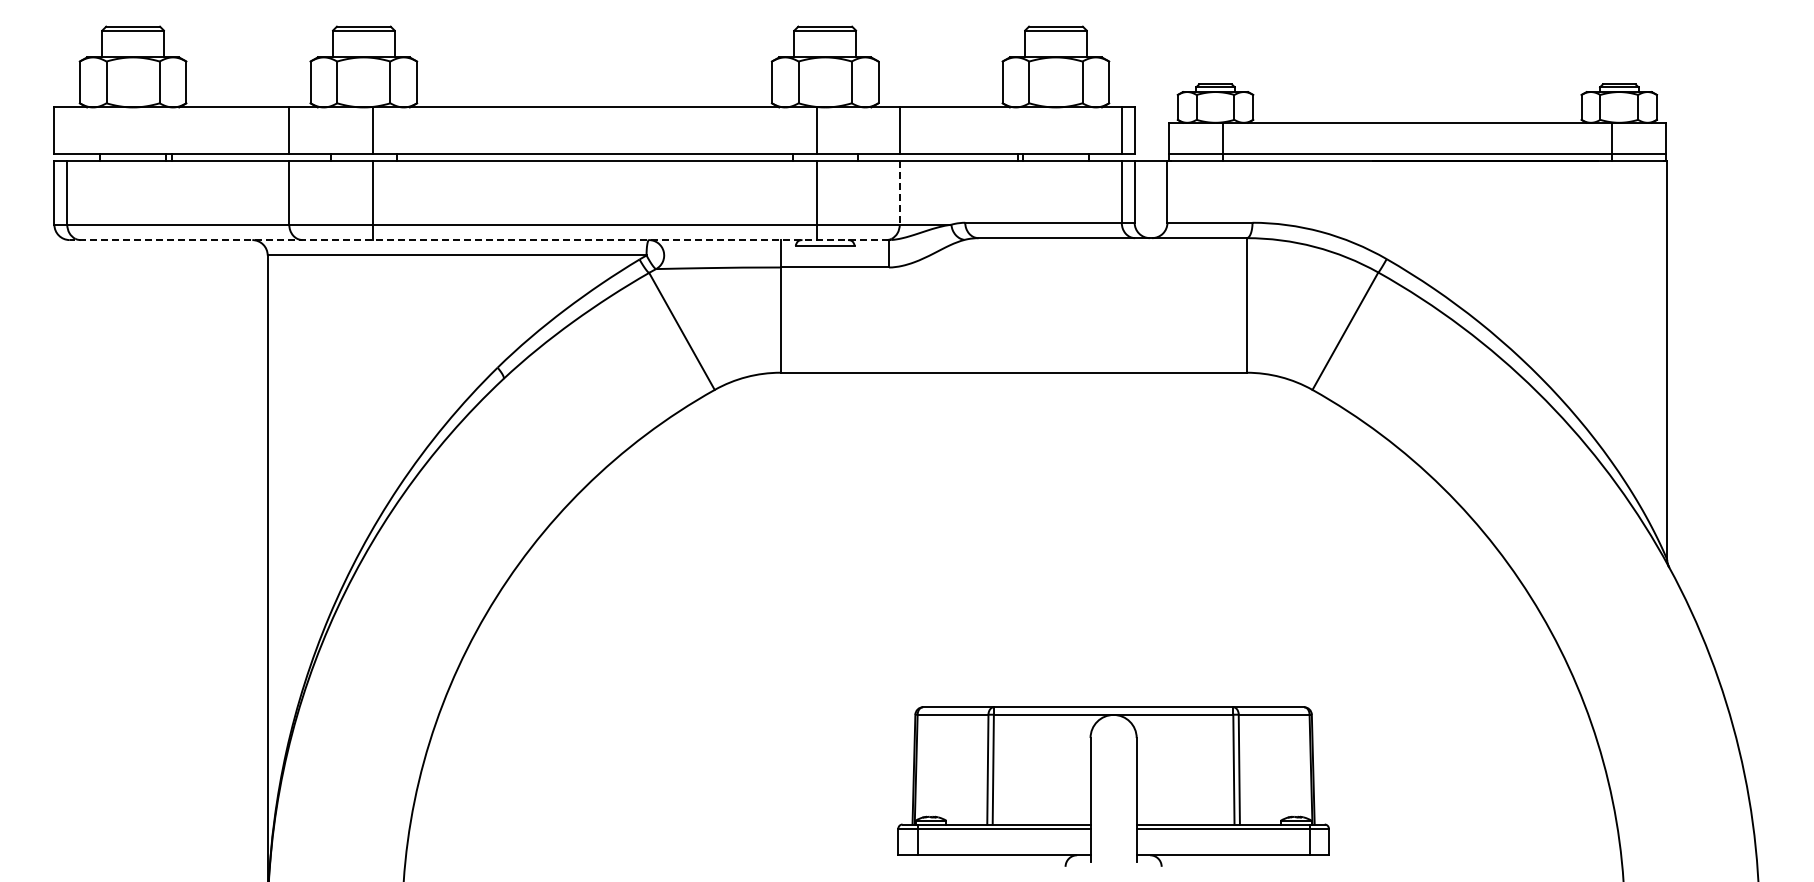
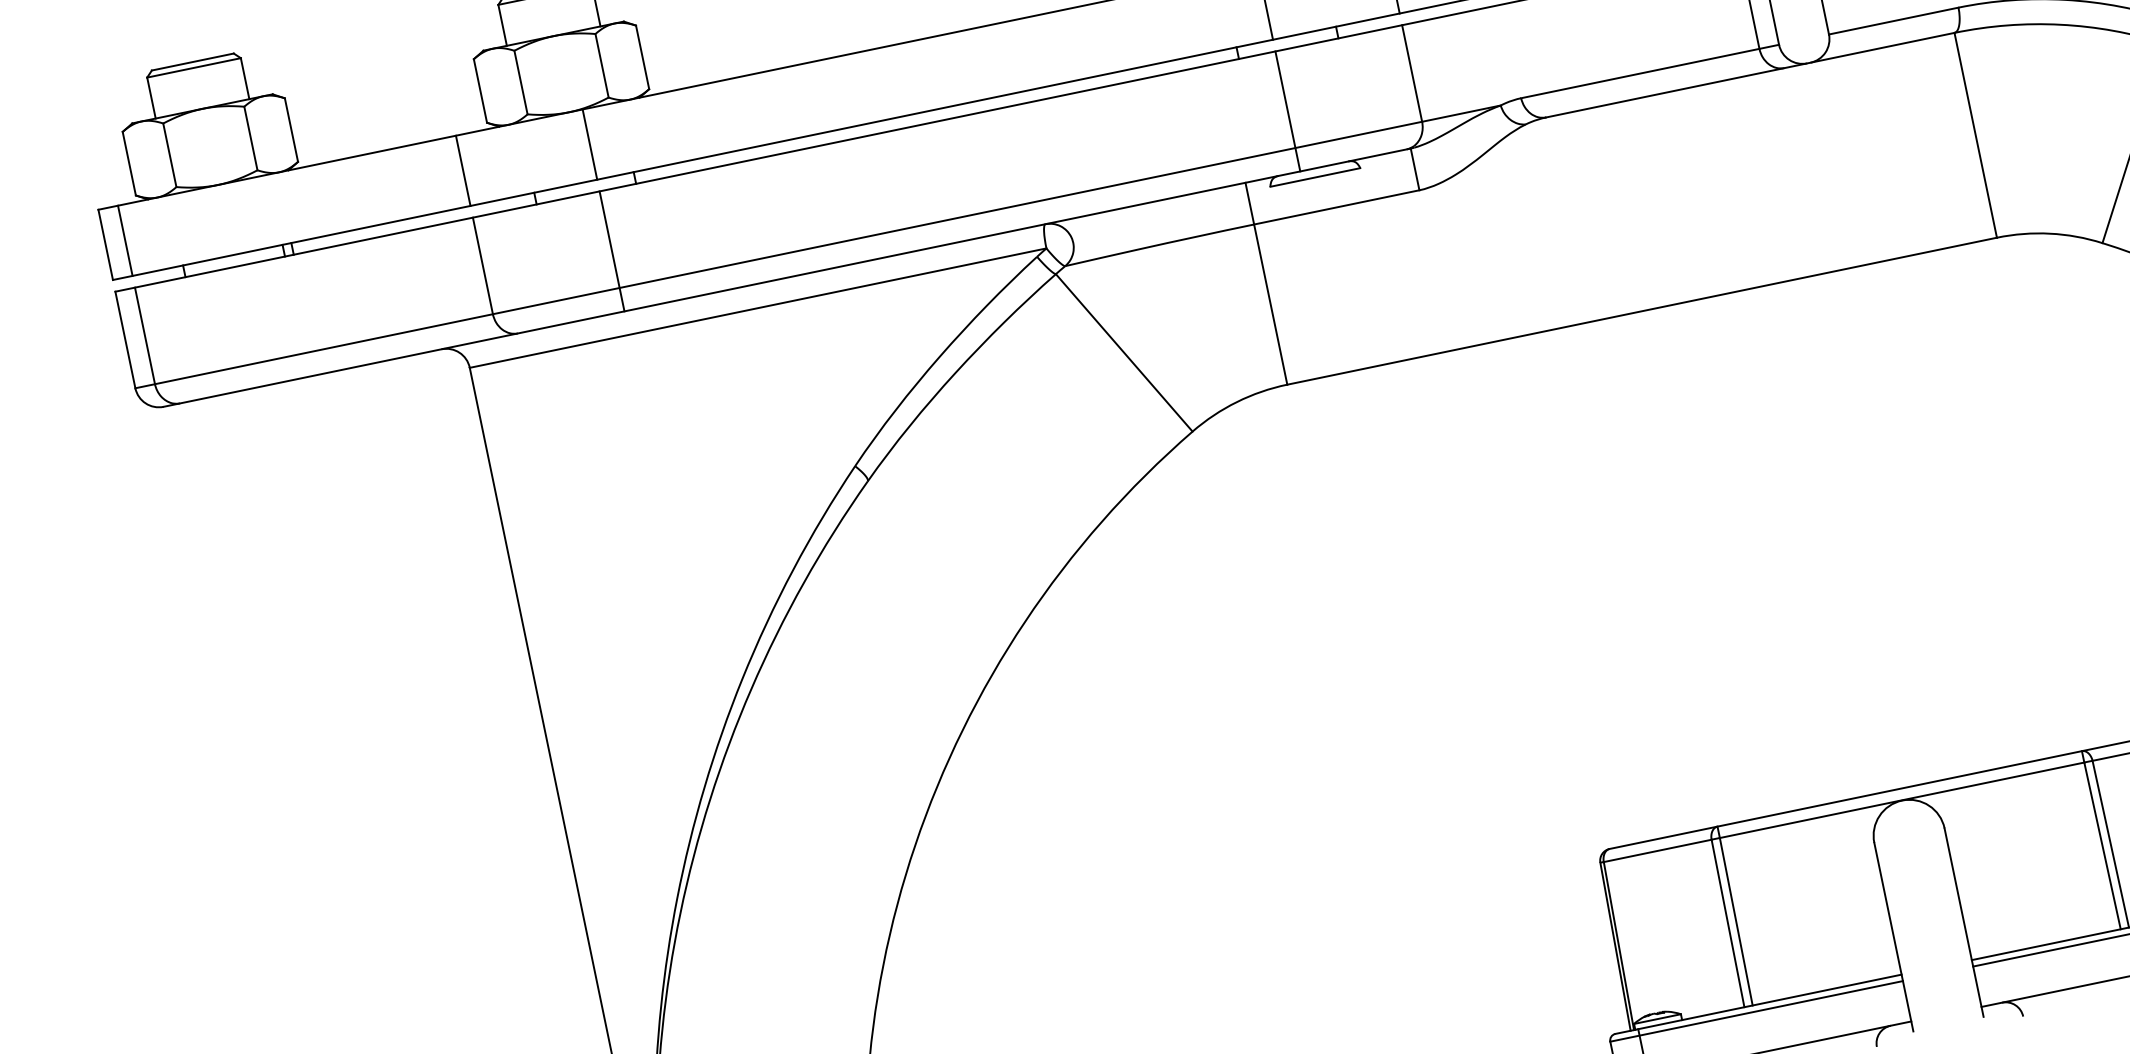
line: (67, 130) -> (125, 240), added
line: (899, 192) -> (1411, 72), dashed -> solid
line: (479, 240) -> (787, 278), dashed -> solid

